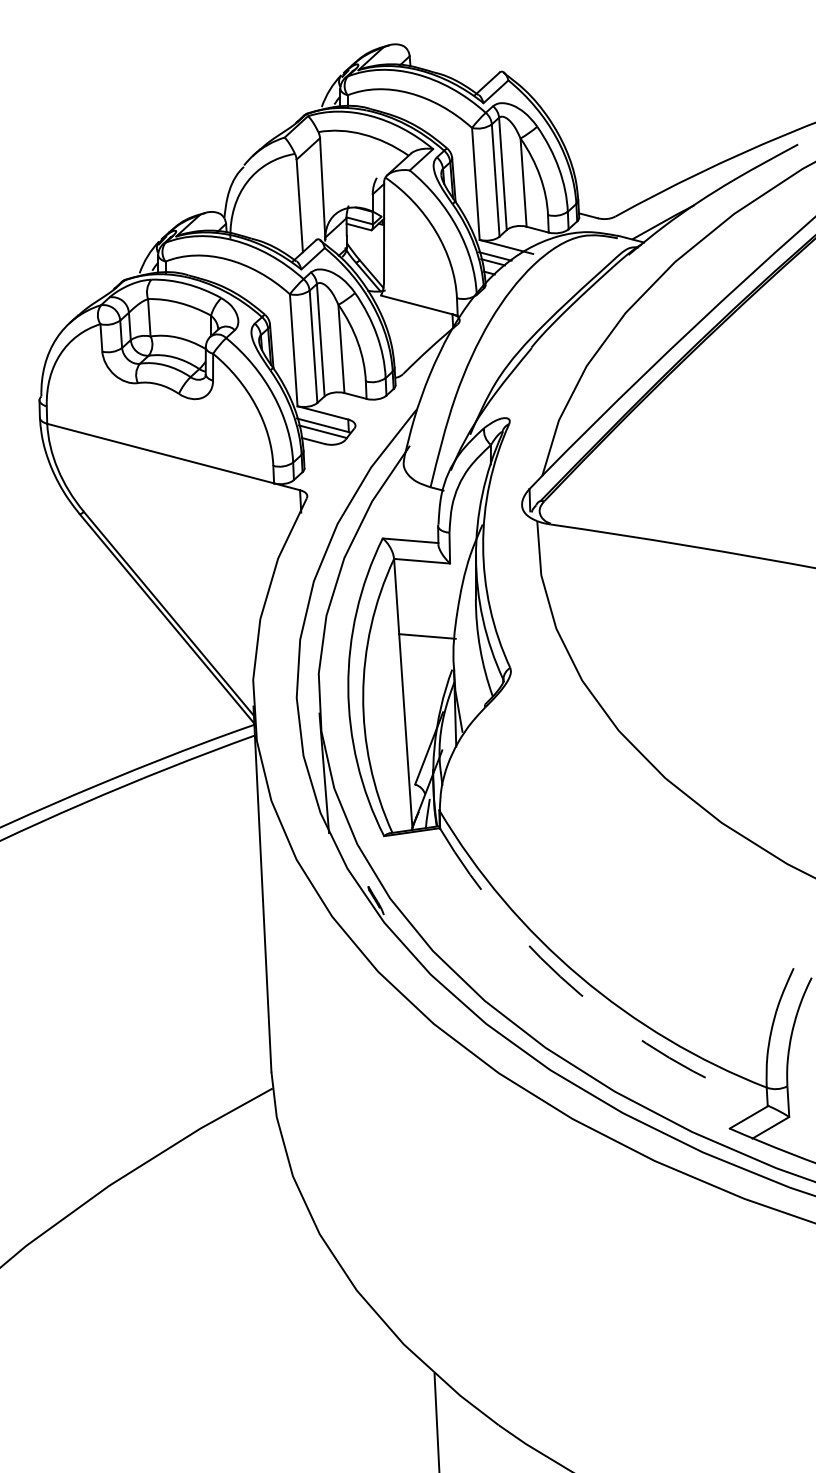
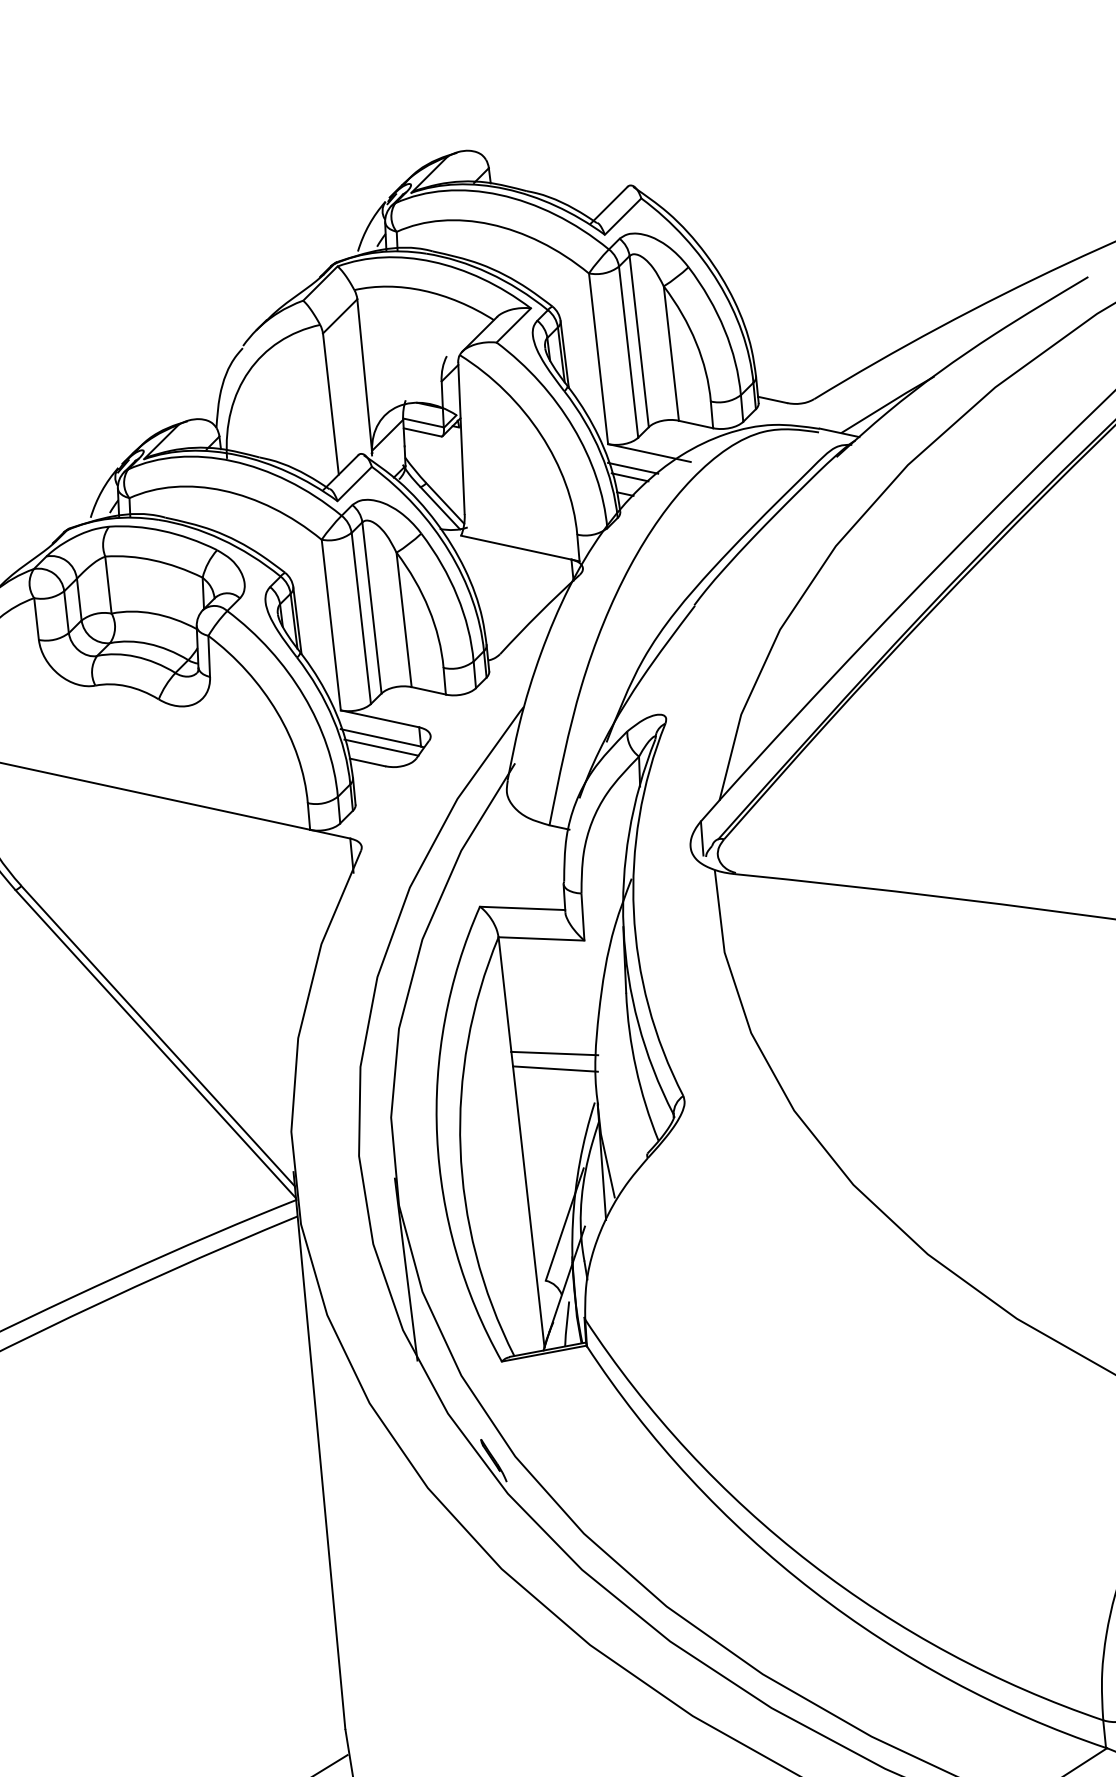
line: (427, 646) -> (555, 1068), added
arc: (580, 994) -> (812, 1590), dashed -> solid

